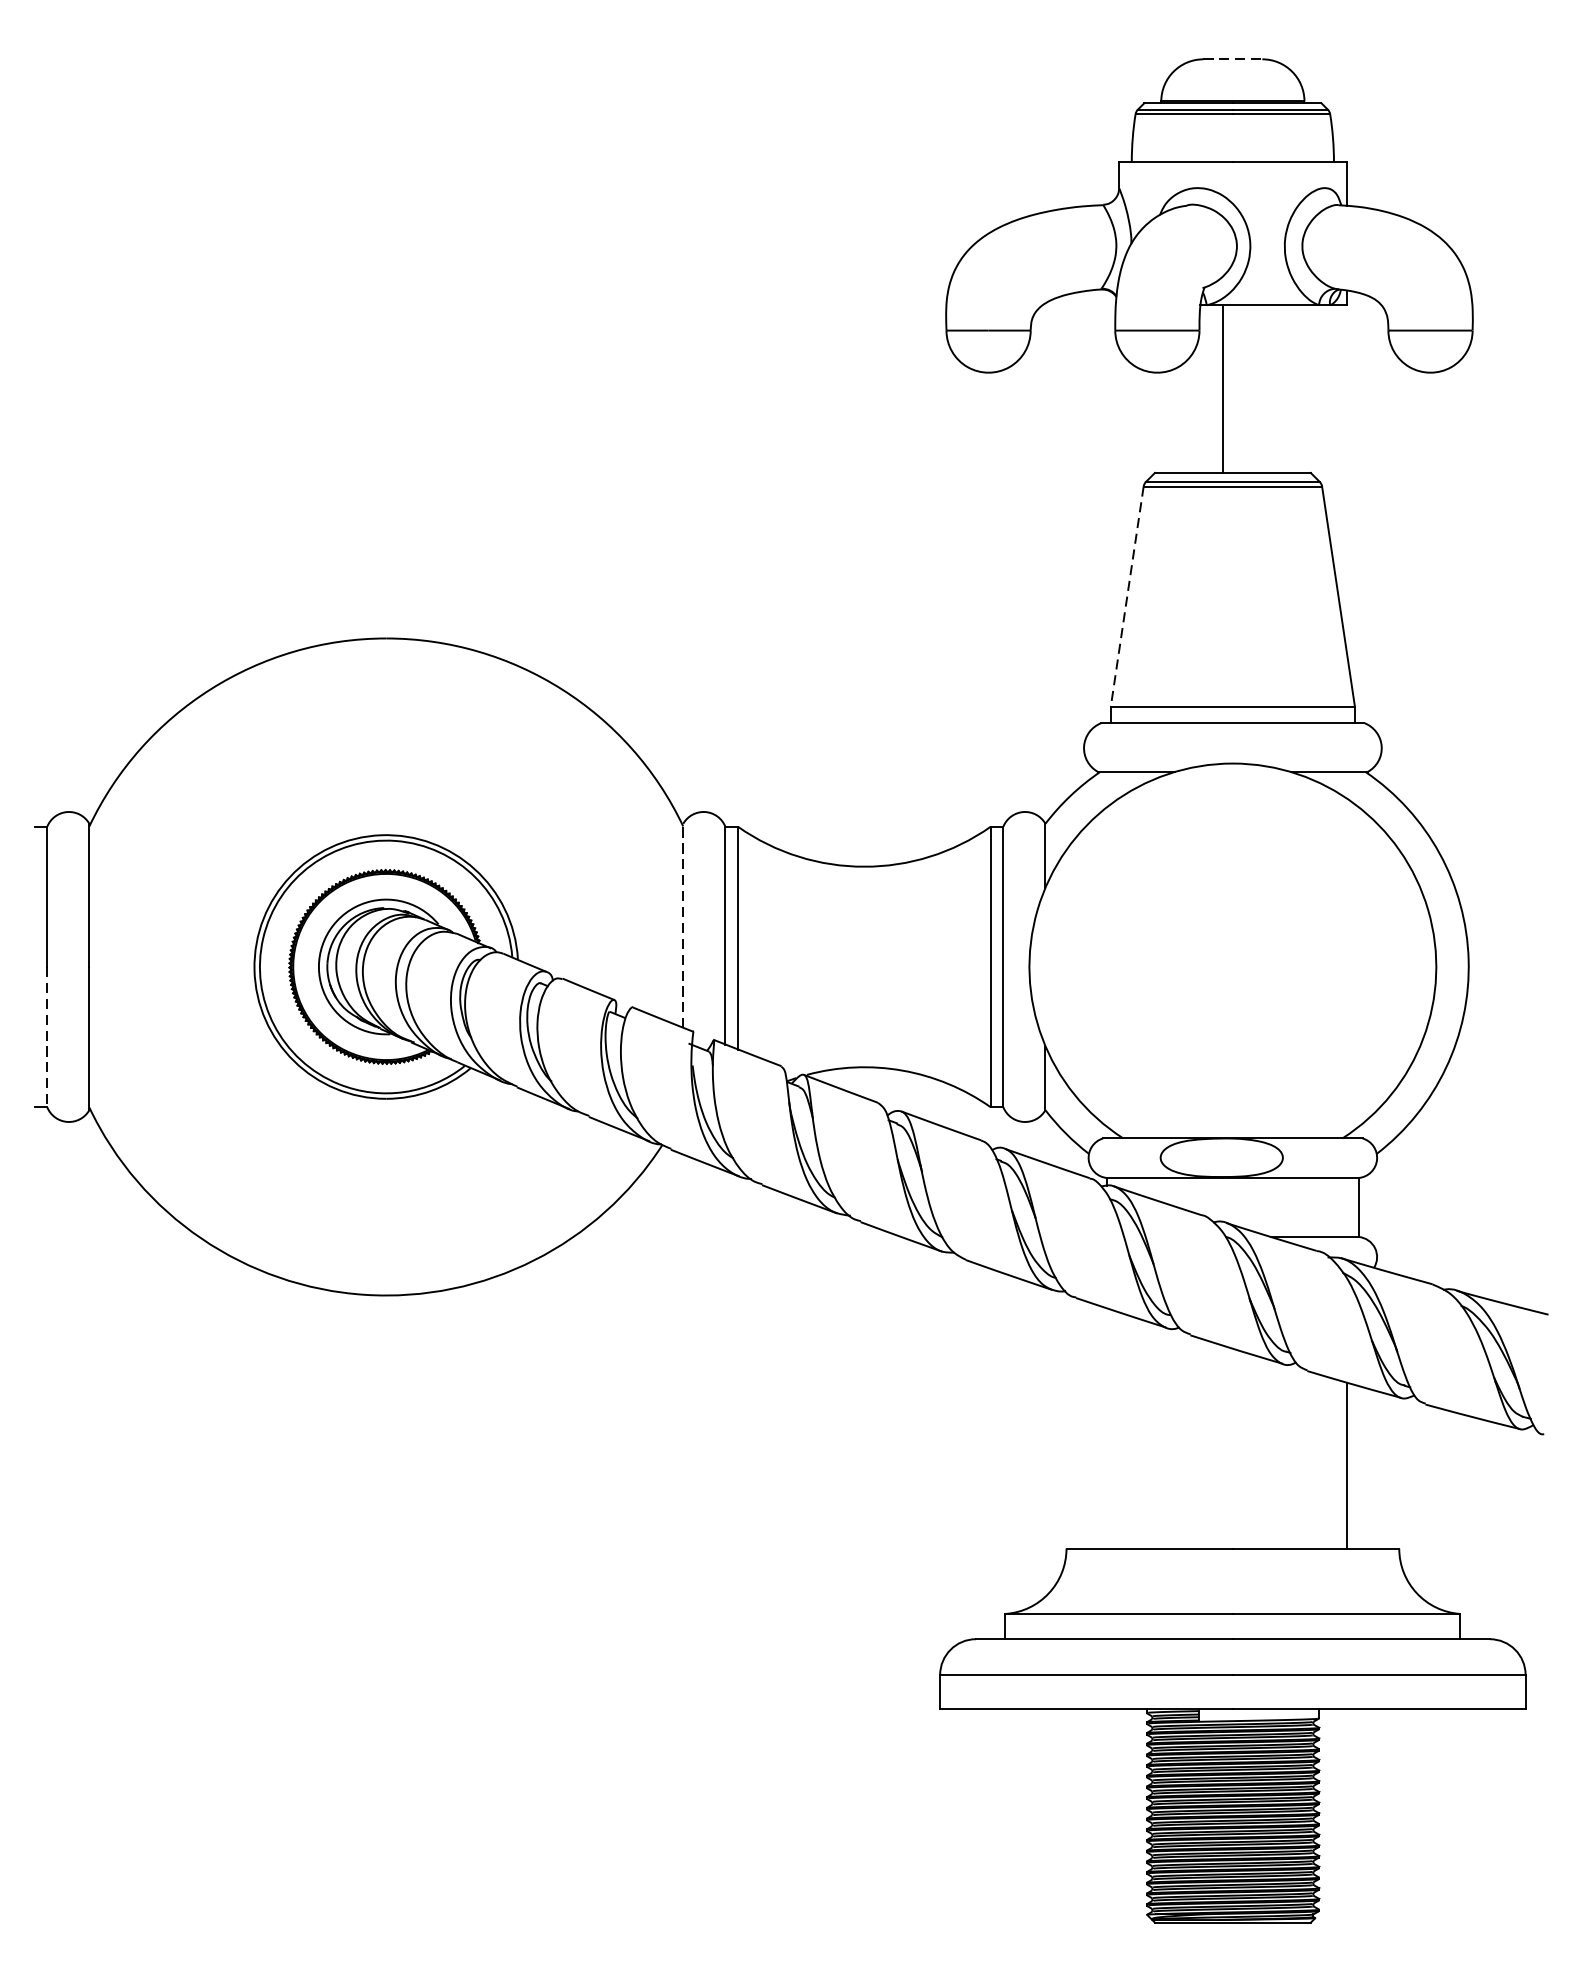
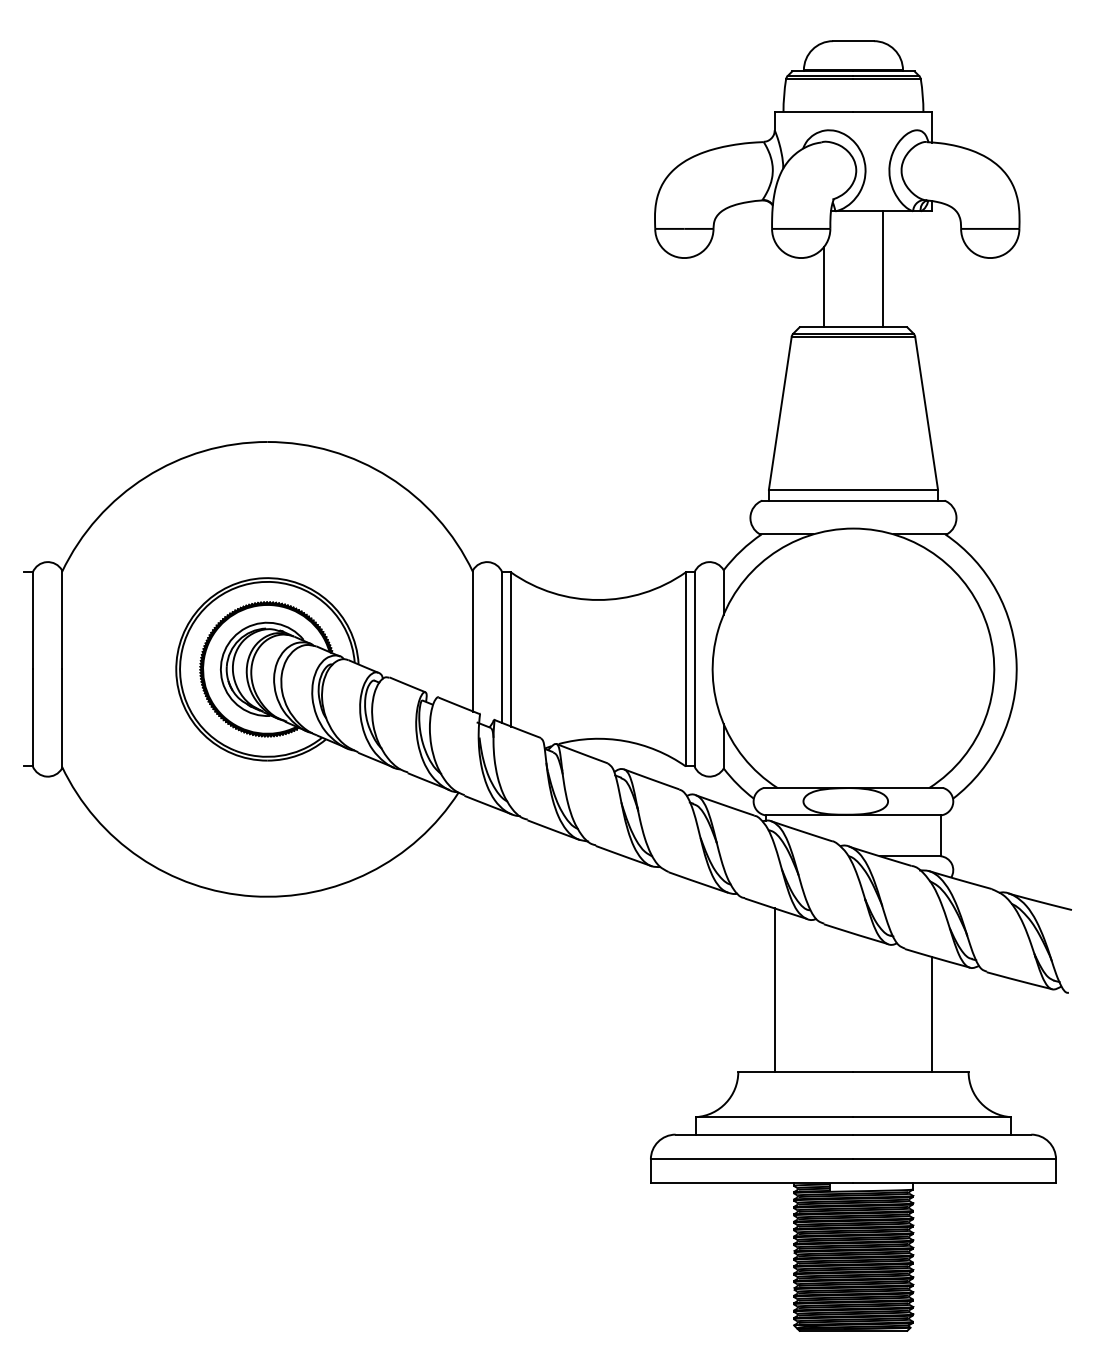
line: (1232, 59) -> (853, 41), dashed -> solid
line: (1222, 389) -> (882, 269), moved
line: (1191, 413) -> (824, 286), added
line: (1127, 597) -> (780, 413), dashed -> solid
line: (683, 926) -> (473, 641), dashed -> solid
line: (46, 1036) -> (32, 717), dashed -> solid
line: (1118, 1429) -> (774, 989), added

